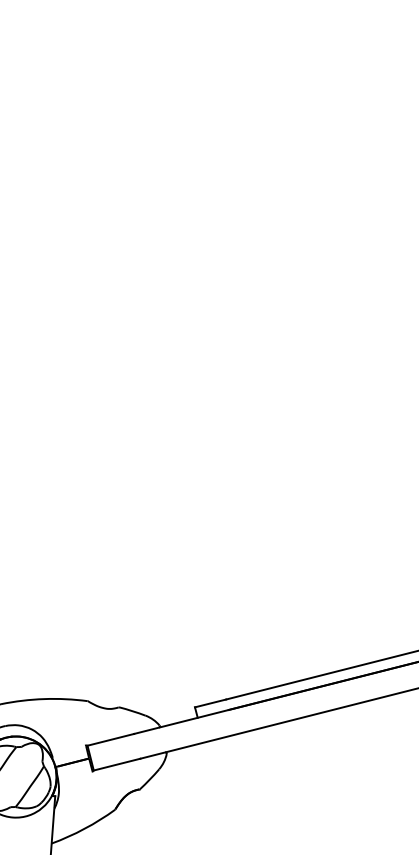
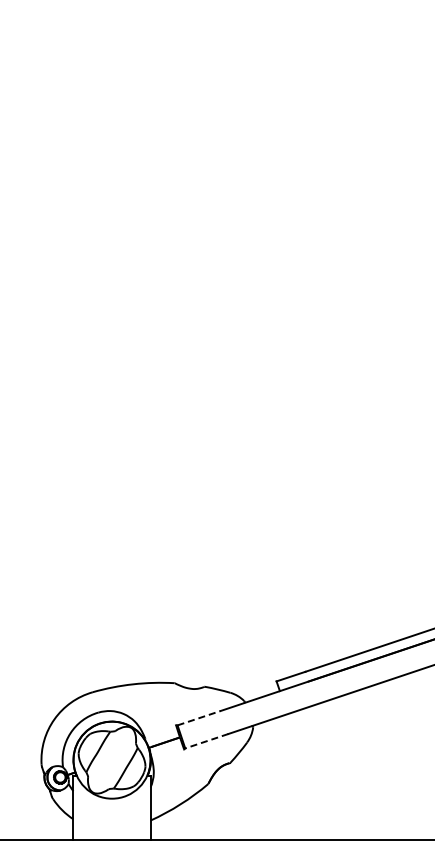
line: (111, 740) -> (199, 718), solid -> dashed
line: (116, 764) -> (206, 741), solid -> dashed

